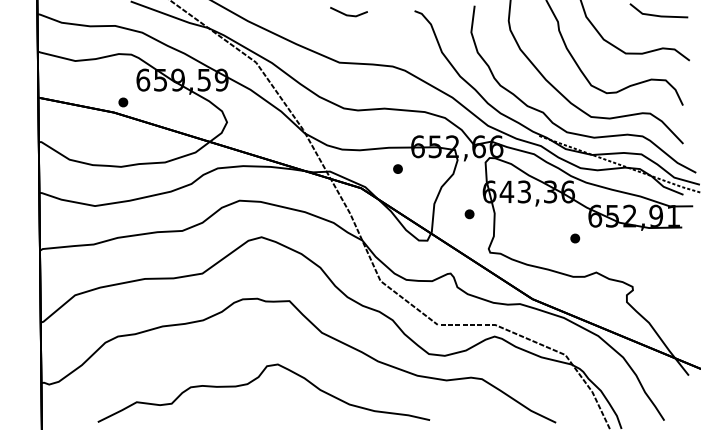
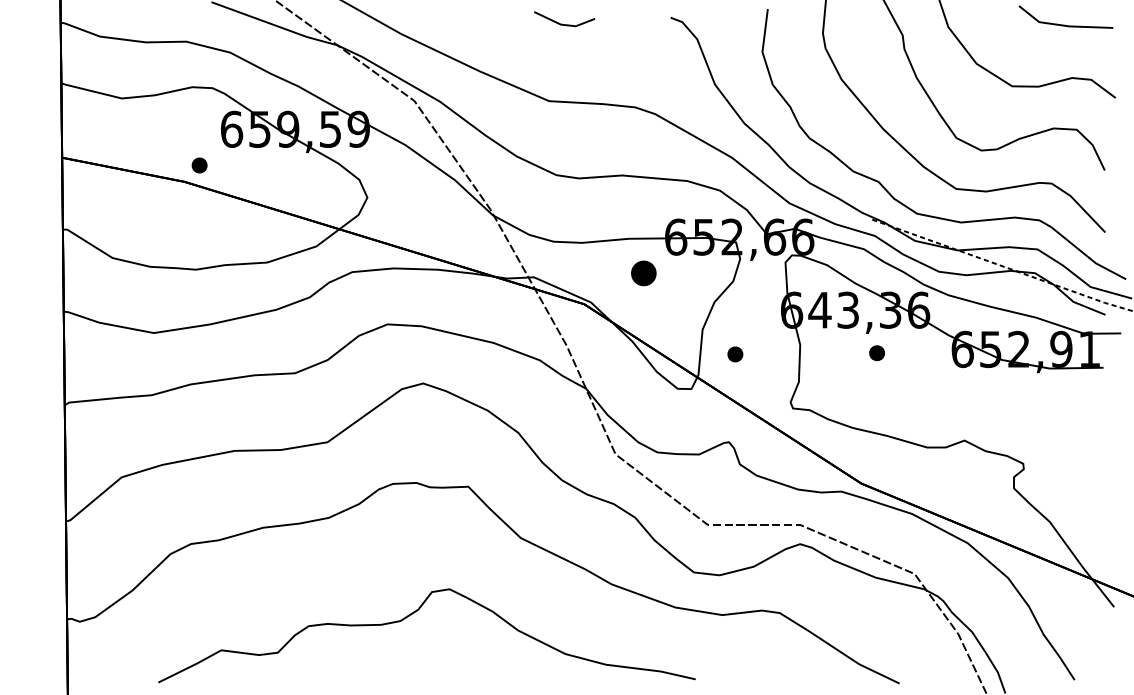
part: (397, 168) -> (643, 272), size x1.6
part: (469, 214) -> (735, 354), moved
part: (575, 238) -> (877, 353), moved

